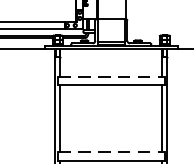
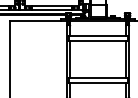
line: (111, 77) -> (98, 36), dashed -> solid
line: (111, 151) -> (98, 77), dashed -> solid

